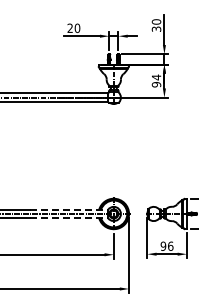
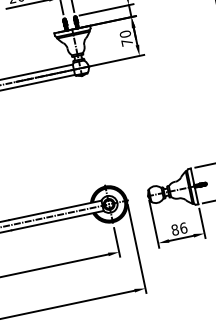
text: (156, 80) -> (126, 37), 94 -> 70
line: (69, 209) -> (56, 210), dashed -> solid
line: (69, 218) -> (58, 220), dashed -> solid
text: (163, 245) -> (175, 229), 96 -> 86

